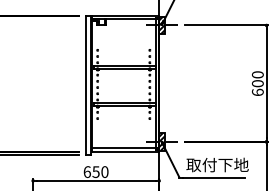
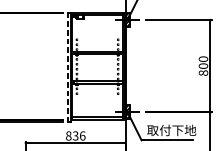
line: (86, 85) -> (68, 67), solid -> dashed
text: (257, 92) -> (203, 73), 600 -> 800
text: (95, 171) -> (75, 135), 650 -> 836

